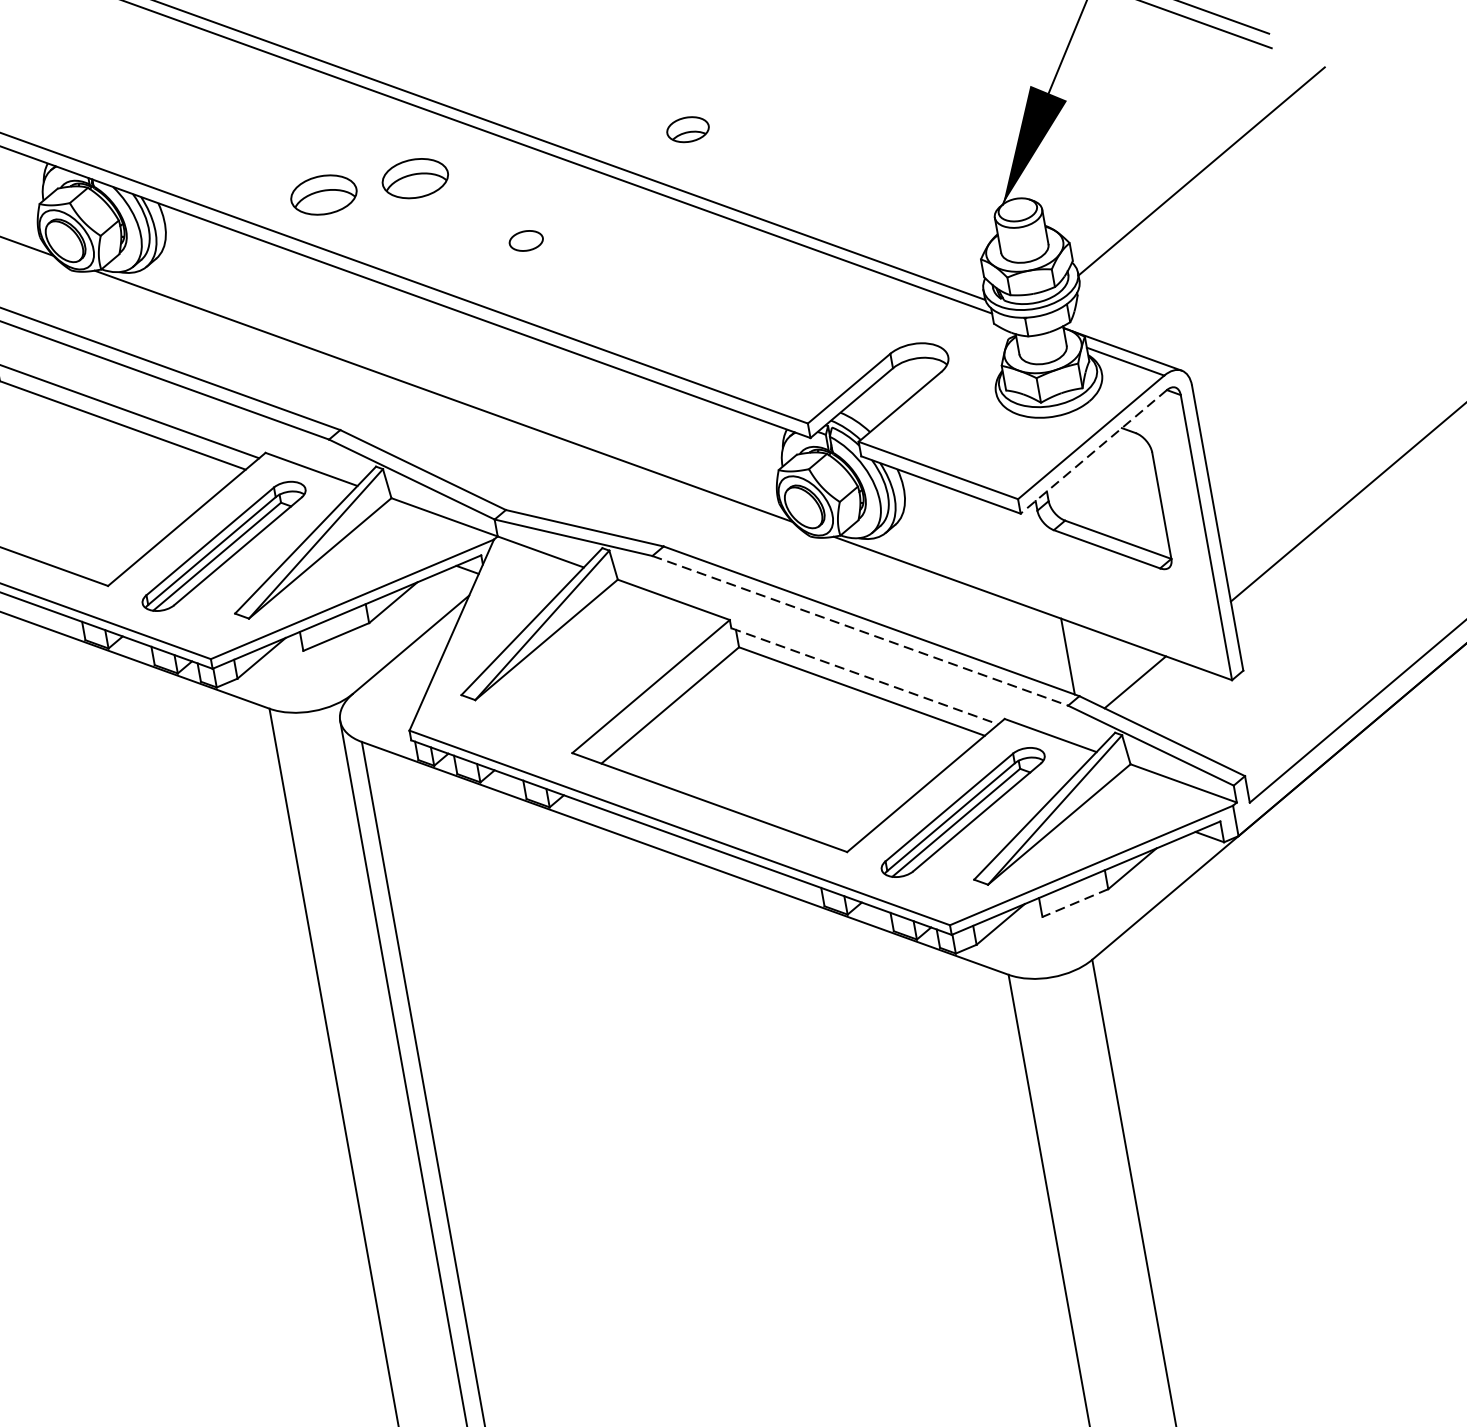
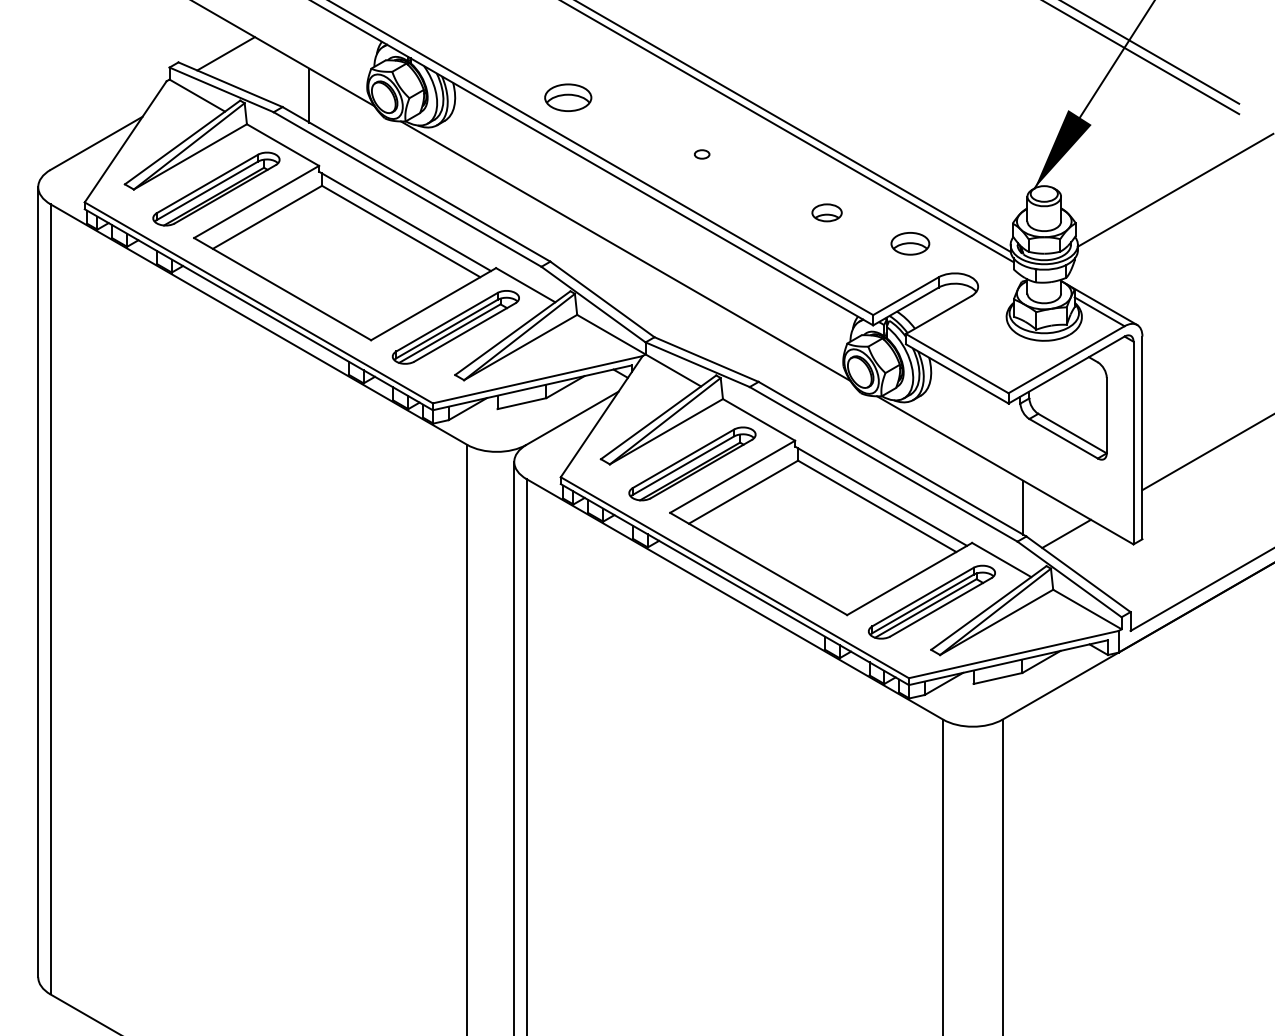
part: (687, 129) -> (826, 212), moved
part: (415, 178) -> (633, 97), removed
part: (527, 240) -> (702, 154), size x0.62
part: (842, 313) -> (910, 243), added
line: (1093, 452) -> (1066, 370), dashed -> solid
line: (860, 631) -> (883, 464), dashed -> solid
line: (865, 676) -> (881, 496), dashed -> solid
part: (591, 678) -> (692, 463), added
line: (1074, 903) -> (997, 678), dashed -> solid

